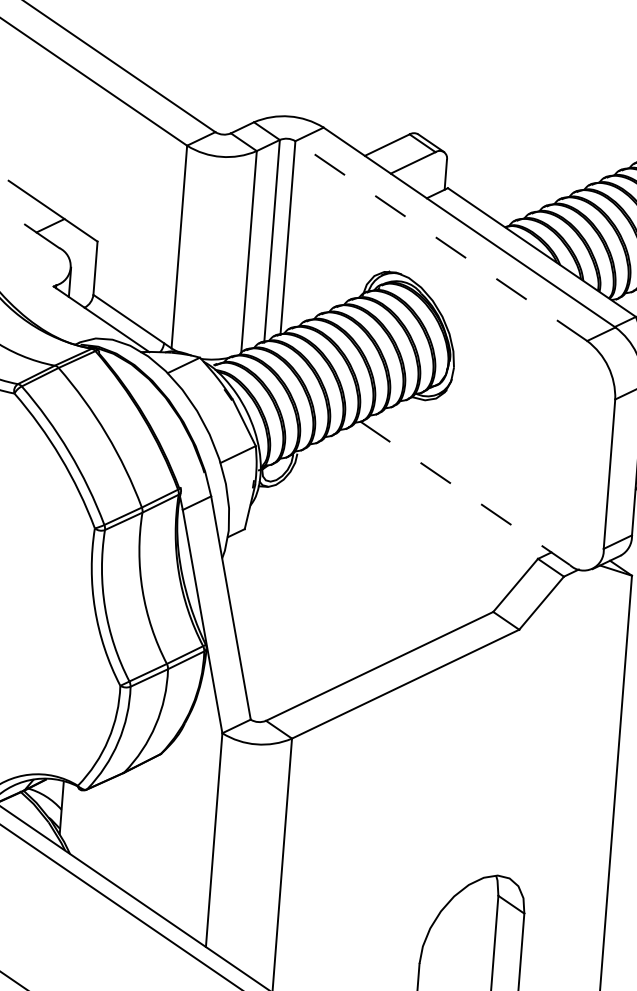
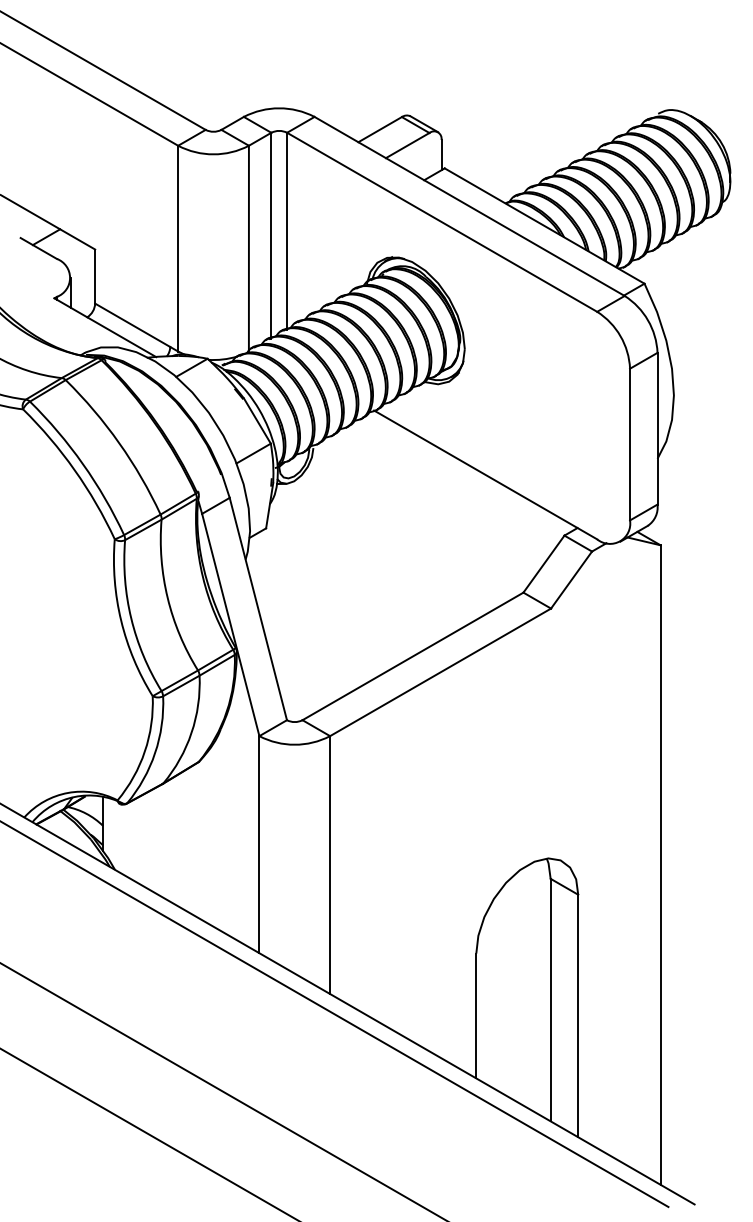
line: (440, 241) -> (441, 222), dashed -> solid
line: (464, 492) -> (485, 474), dashed -> solid

